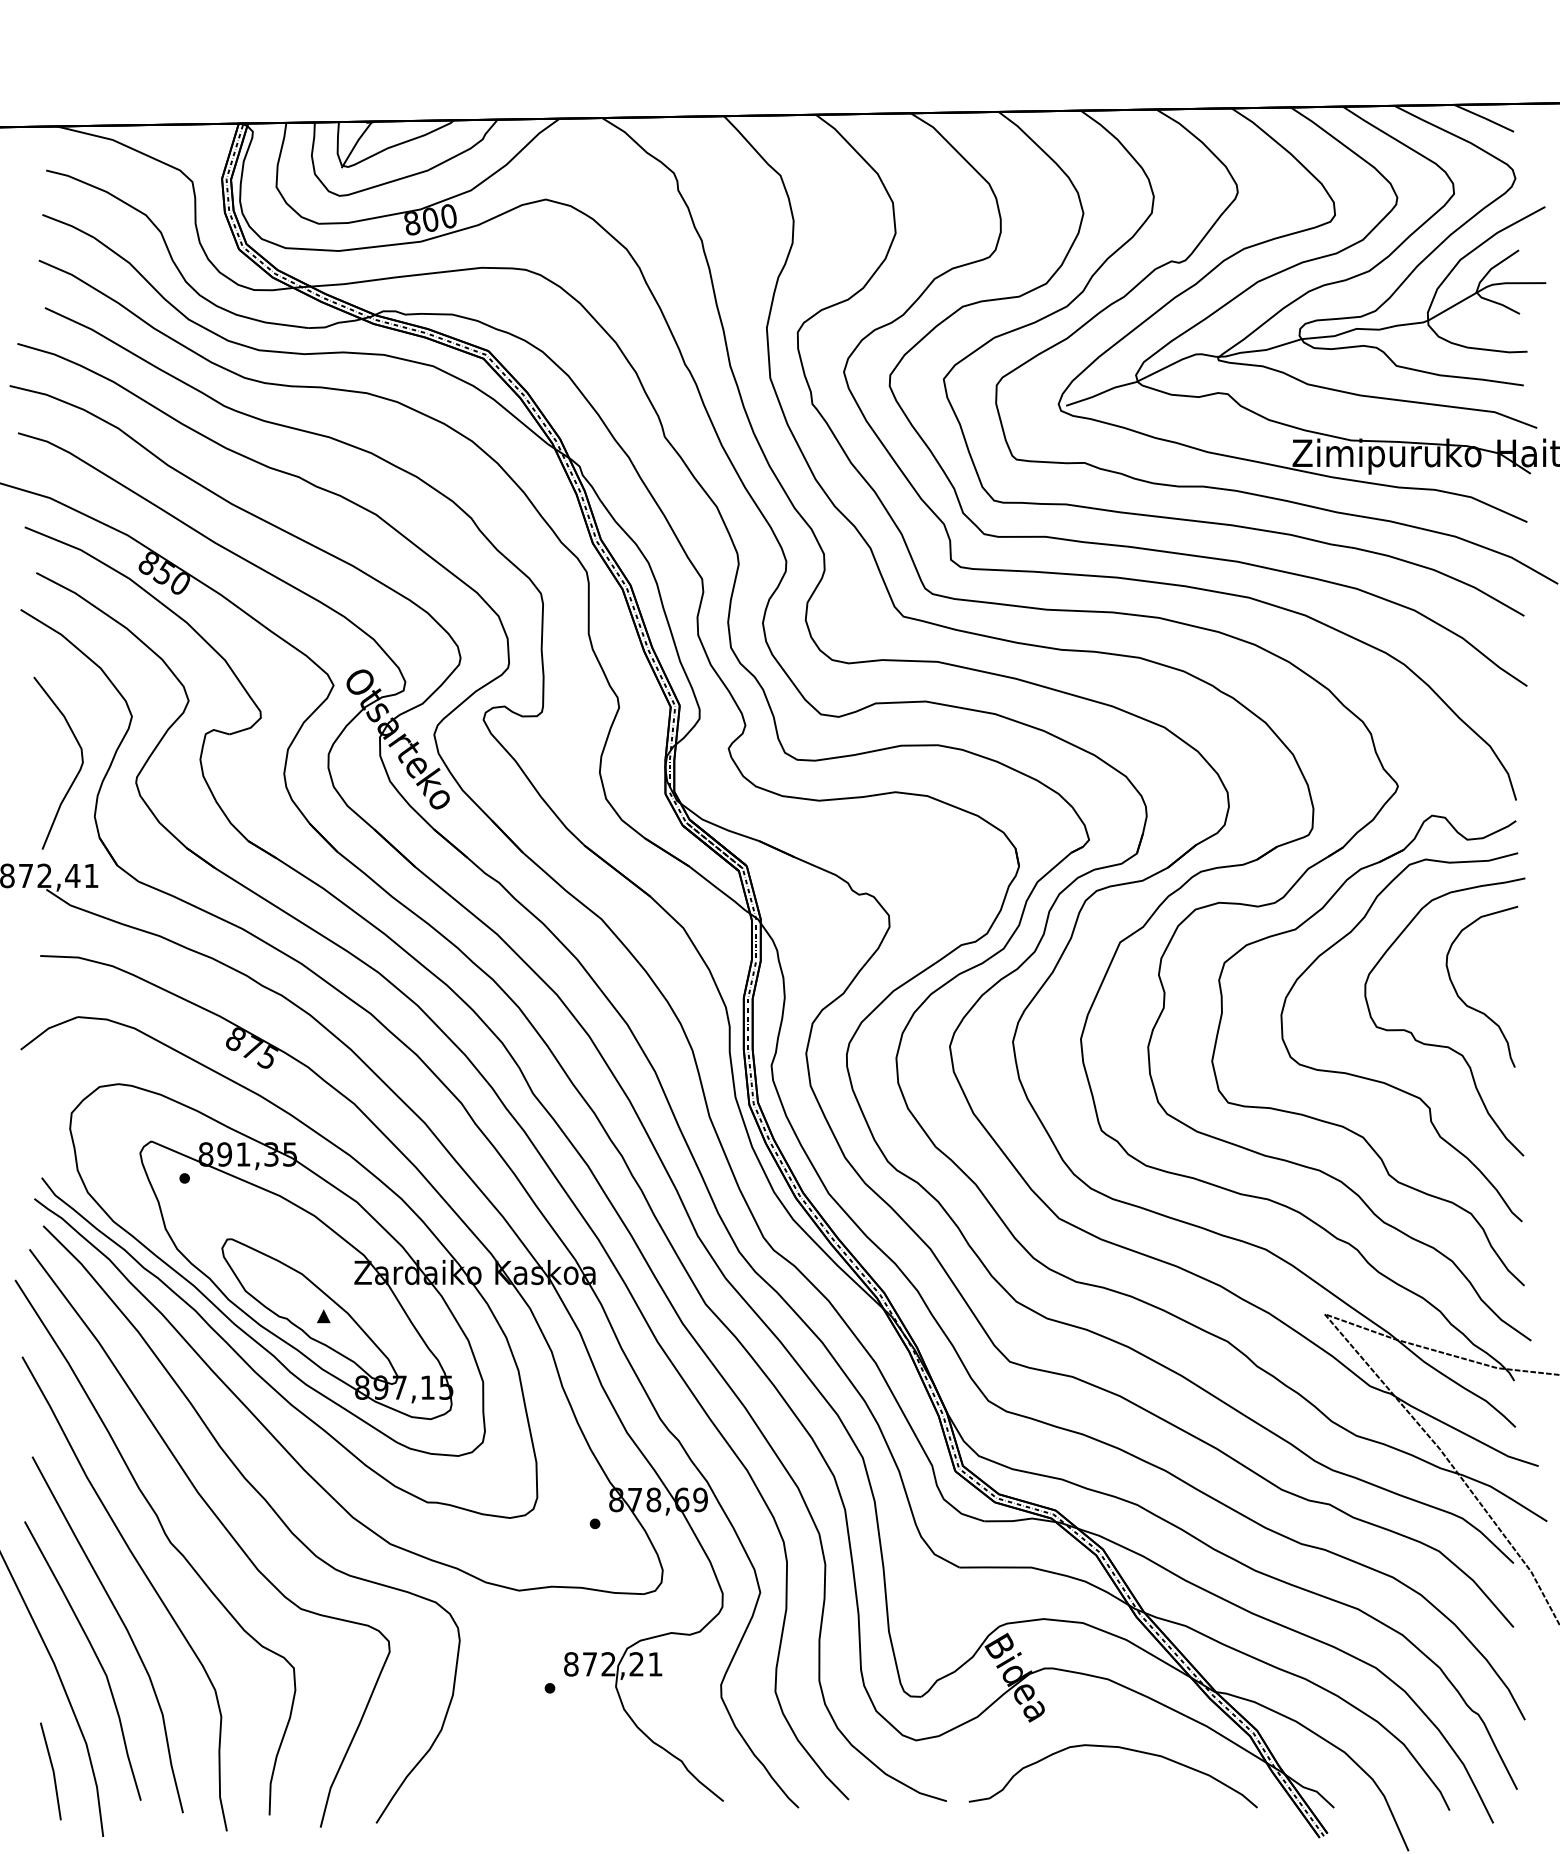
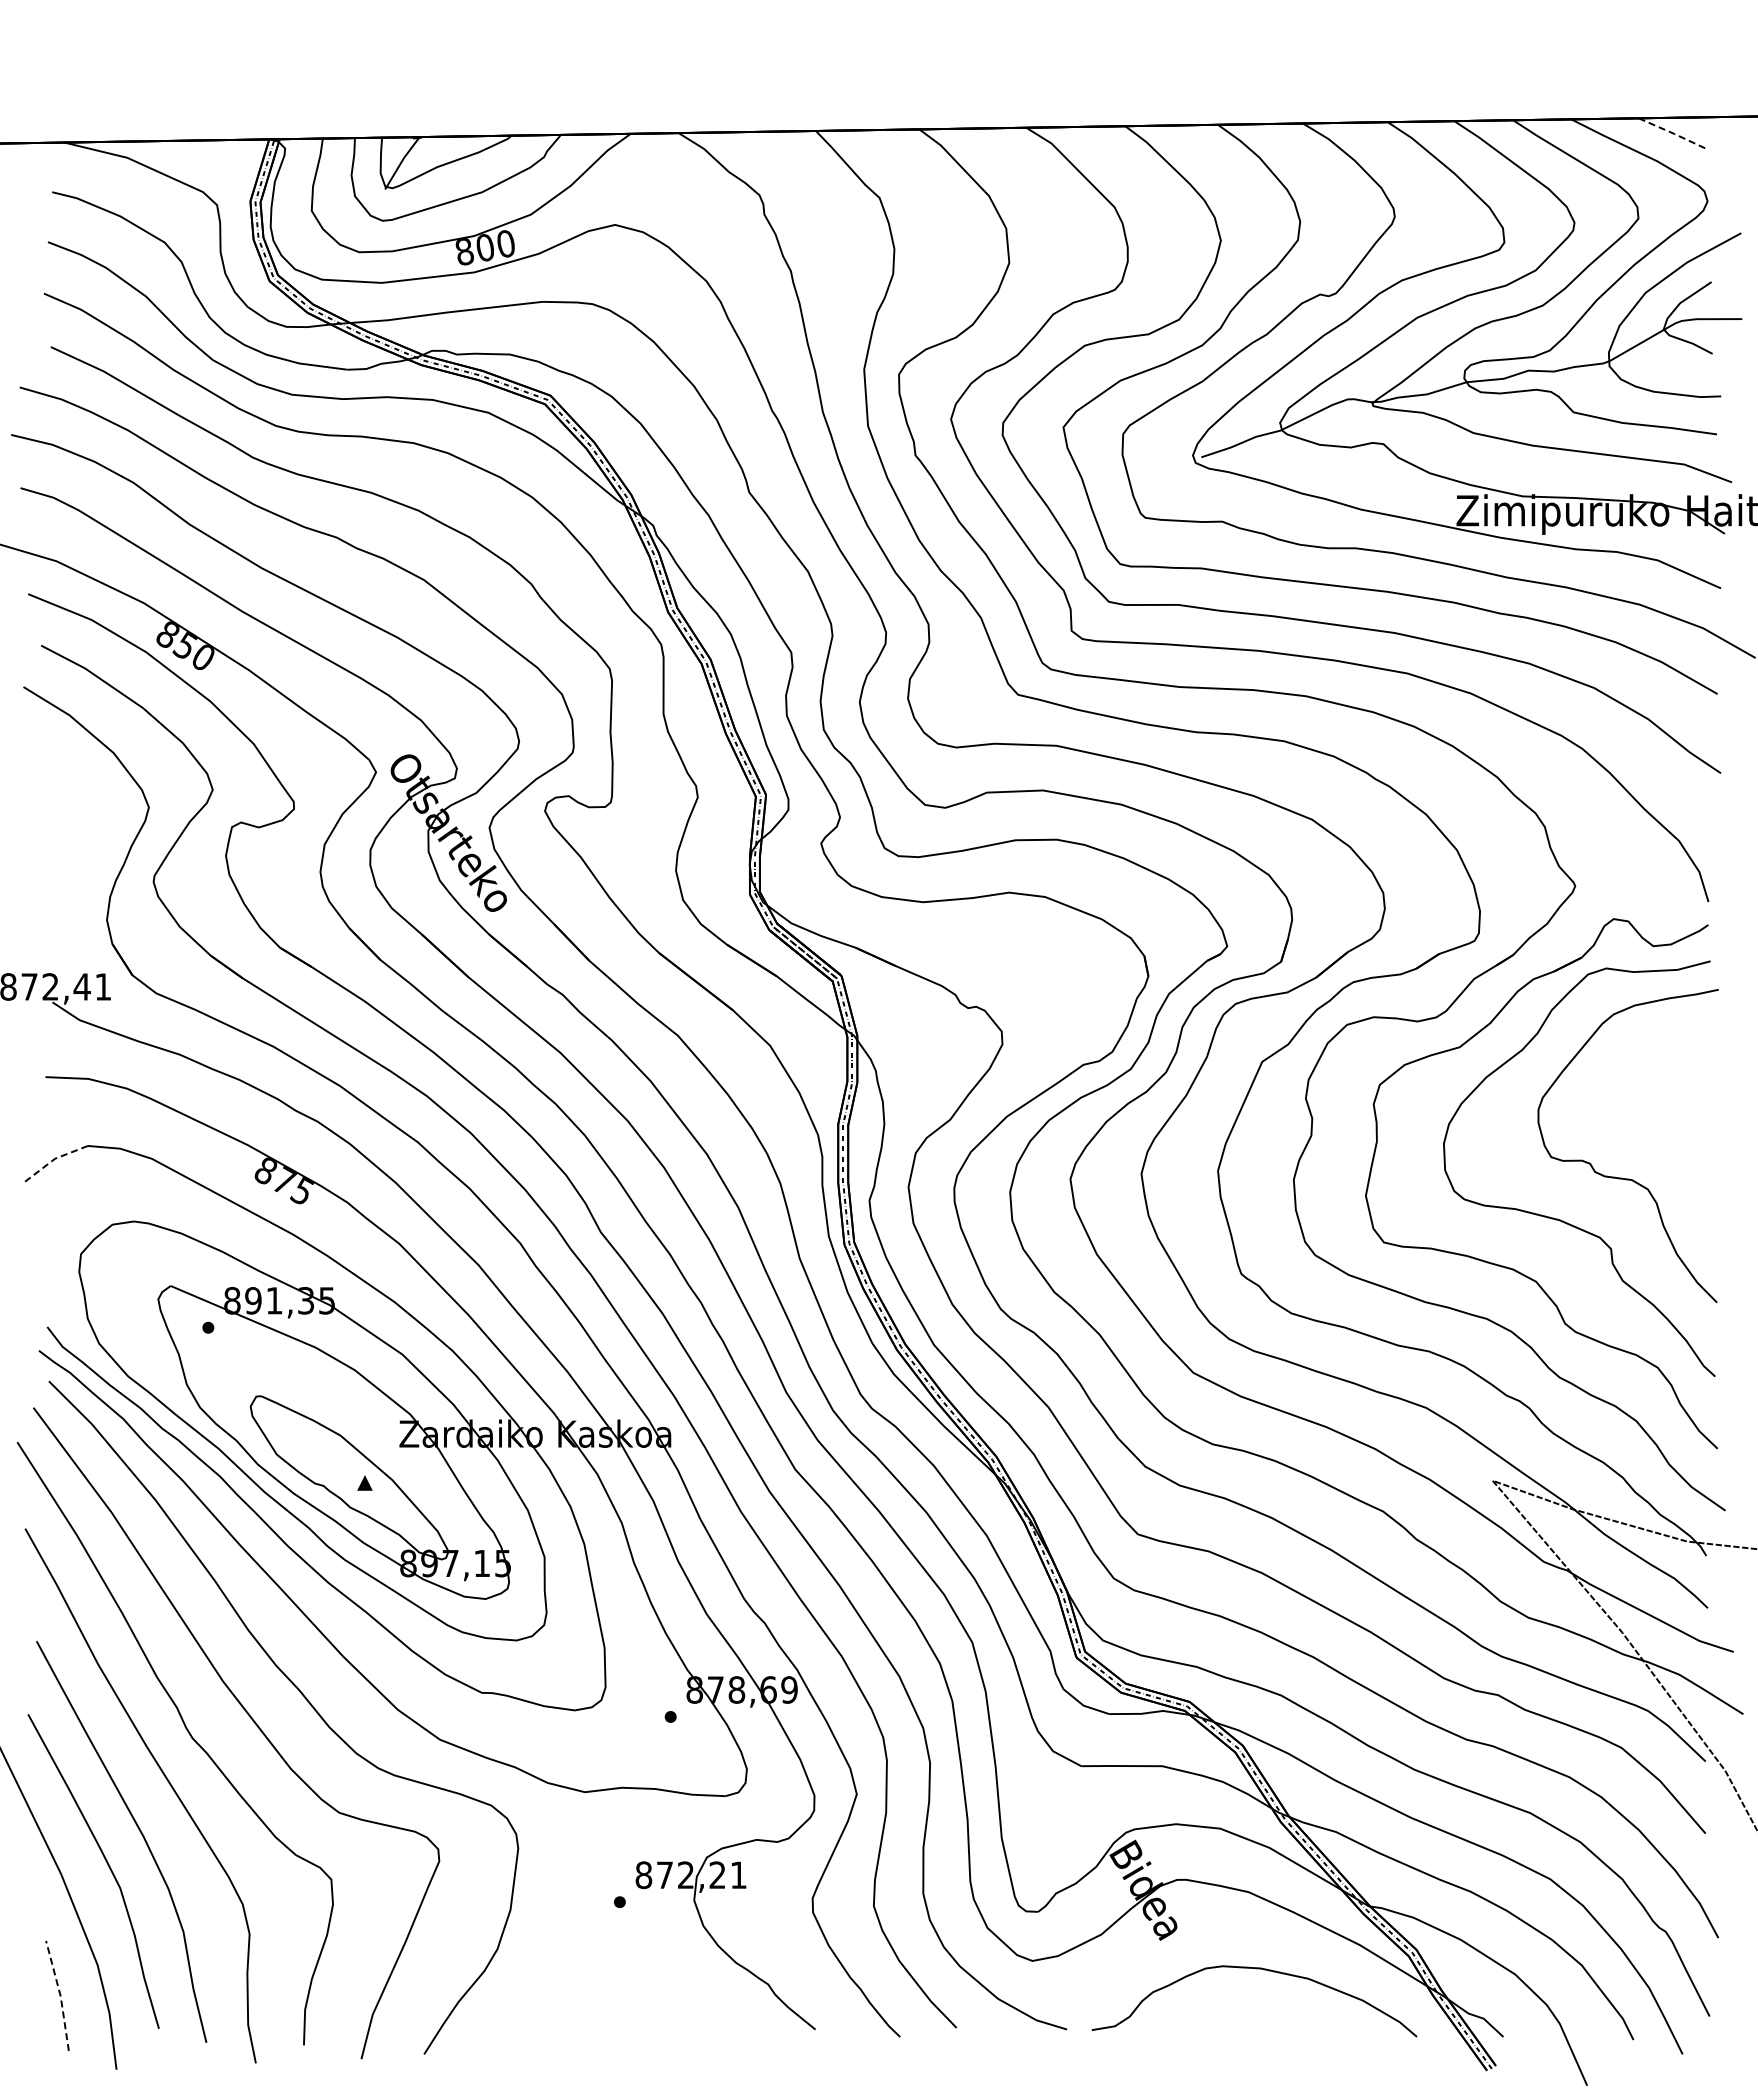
line: (1484, 118) -> (1672, 133), solid -> dashed
curve: (77, 772) -> (87, 870), removed
curve: (1471, 1006) -> (1658, 1134), removed
line: (47, 1029) -> (53, 1159), solid -> dashed
line: (53, 1771) -> (60, 1995), solid -> dashed

